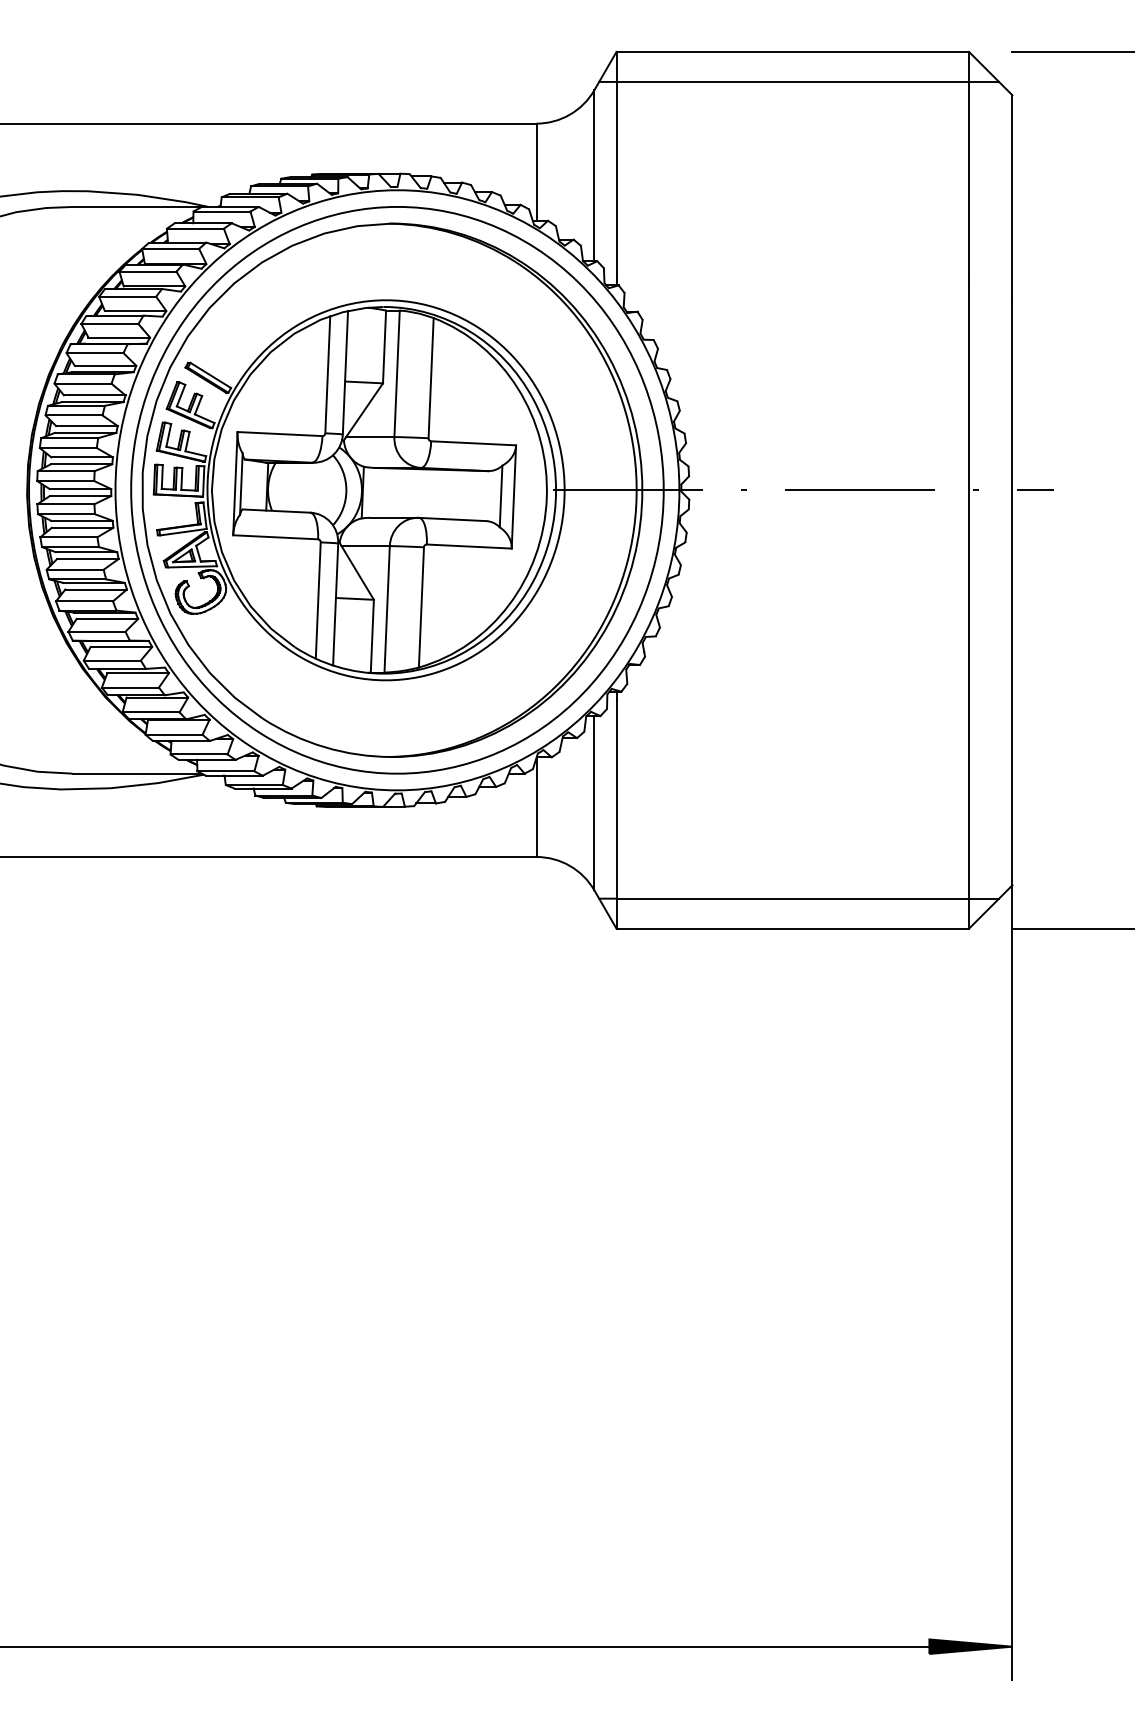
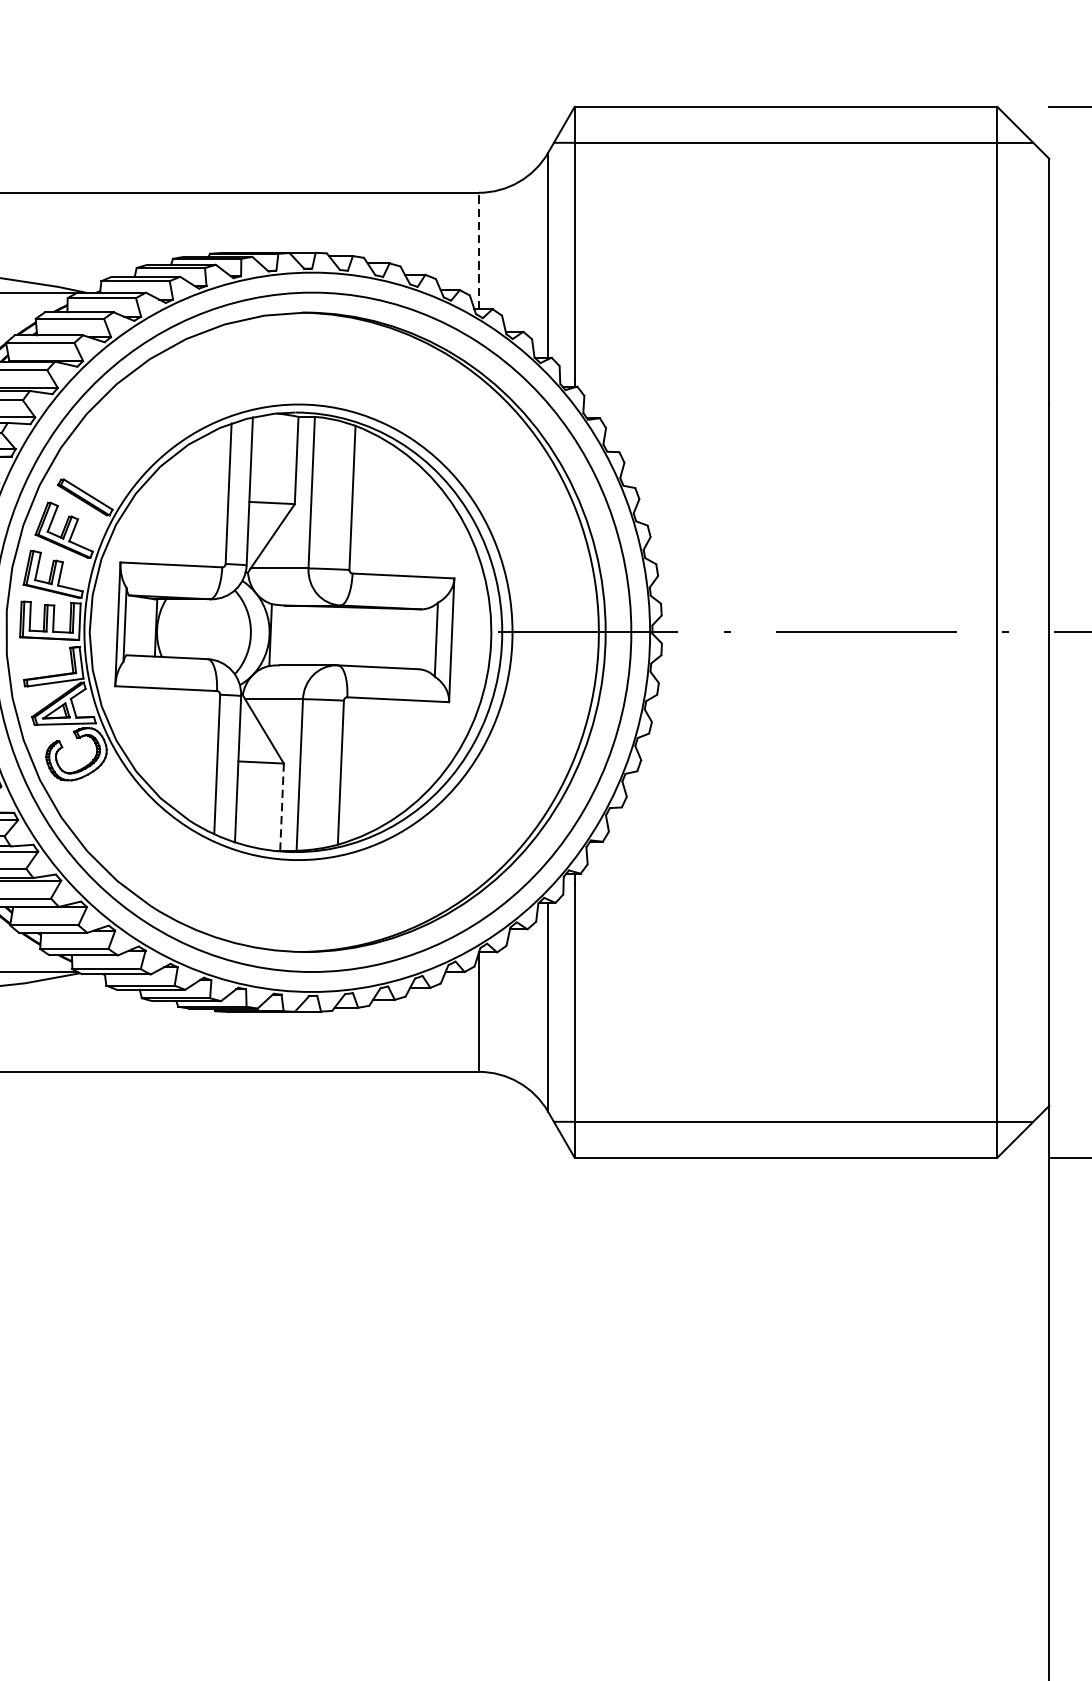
line: (536, 172) -> (478, 251), solid -> dashed
line: (372, 635) -> (282, 806), solid -> dashed

